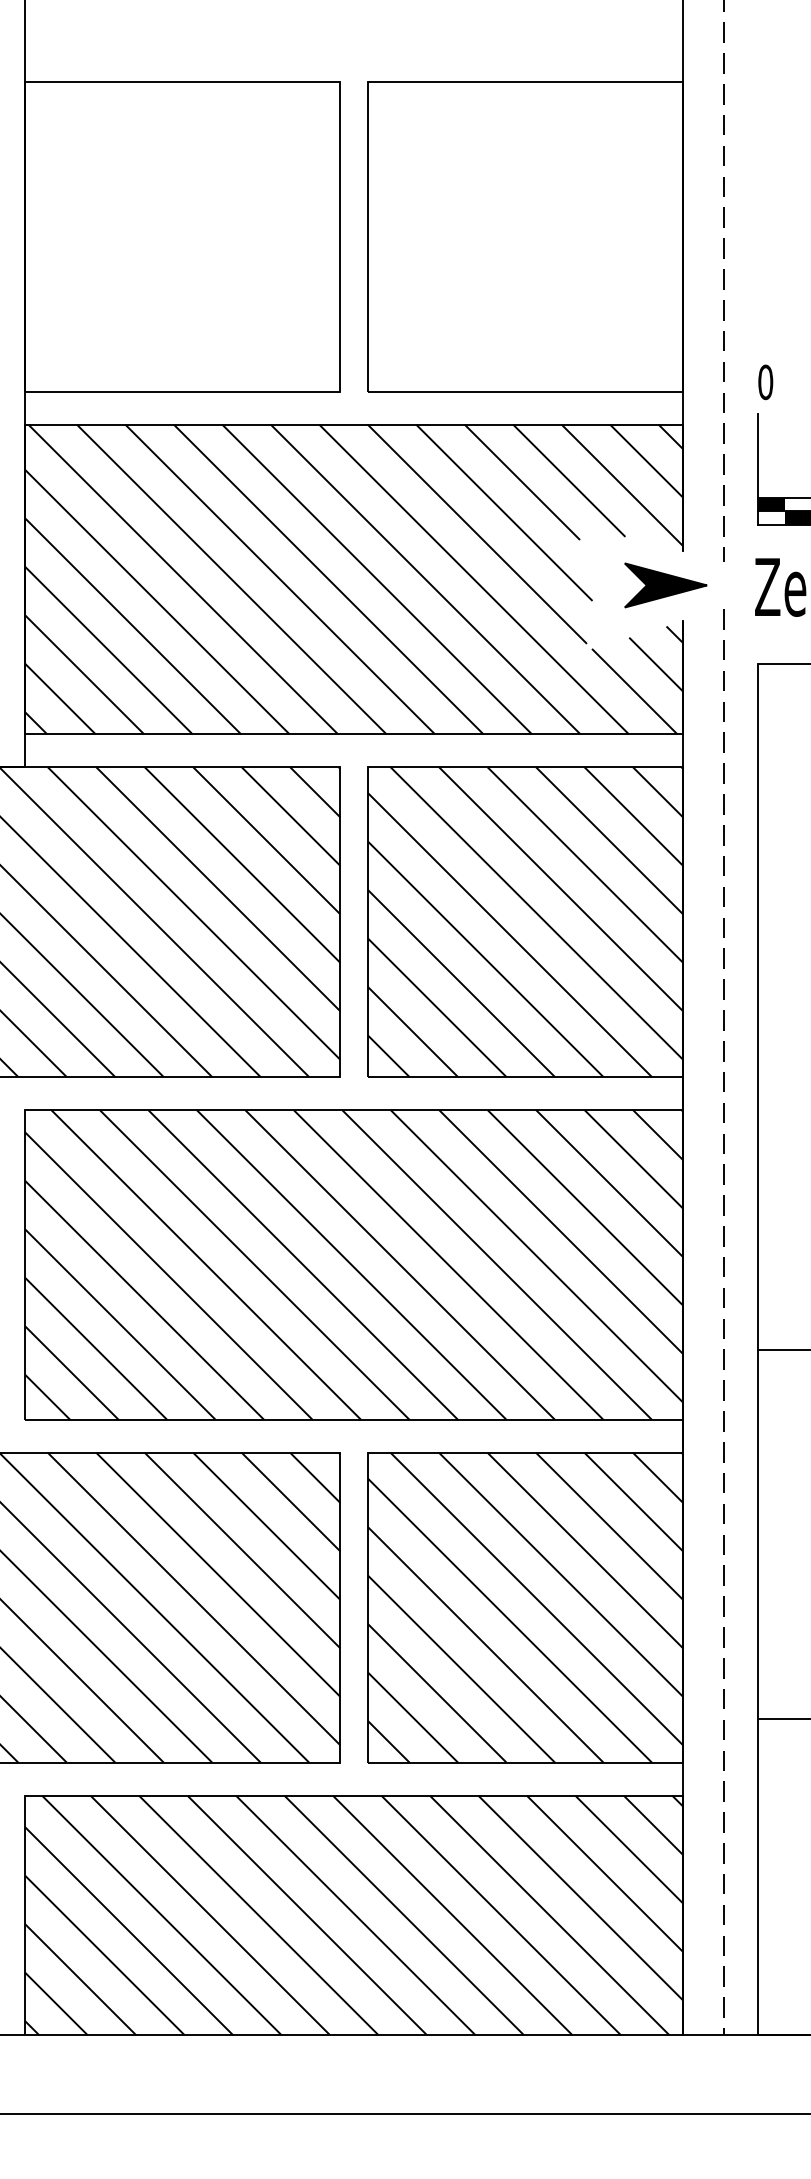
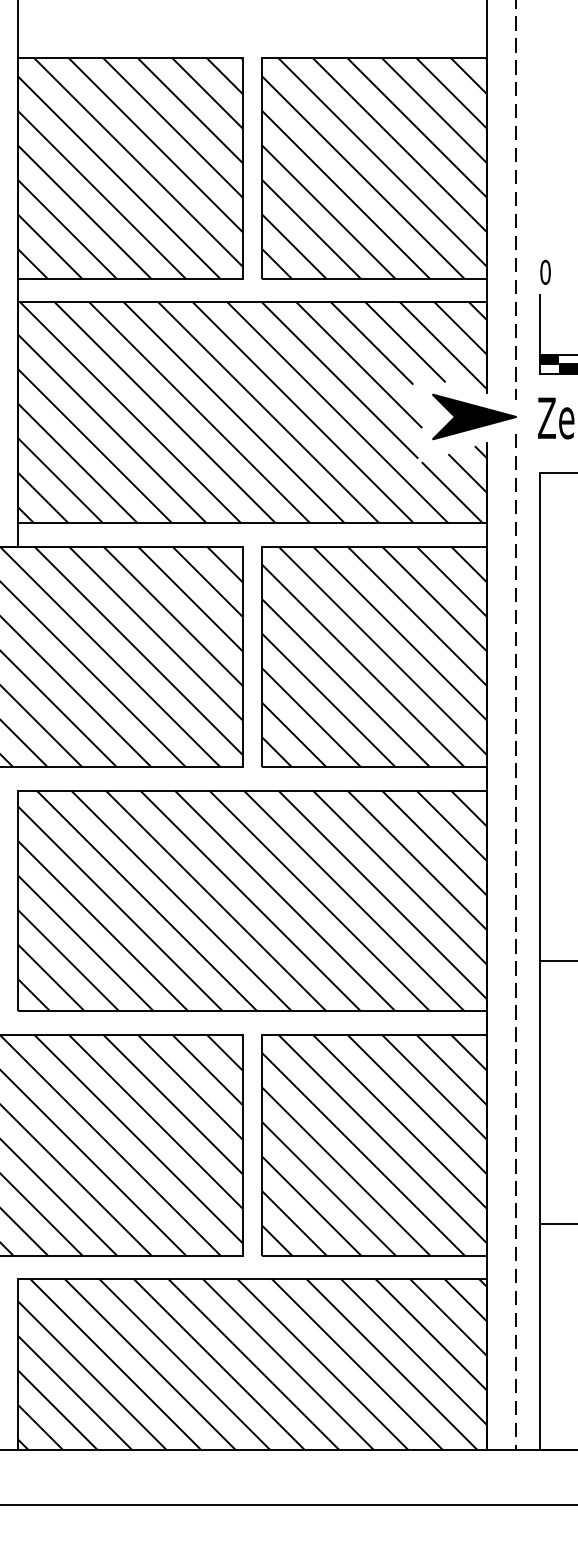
hatch: (182, 236) -> (130, 168), added
hatch: (525, 236) -> (374, 168), added
part: (665, 584) -> (474, 416), size x1.43

